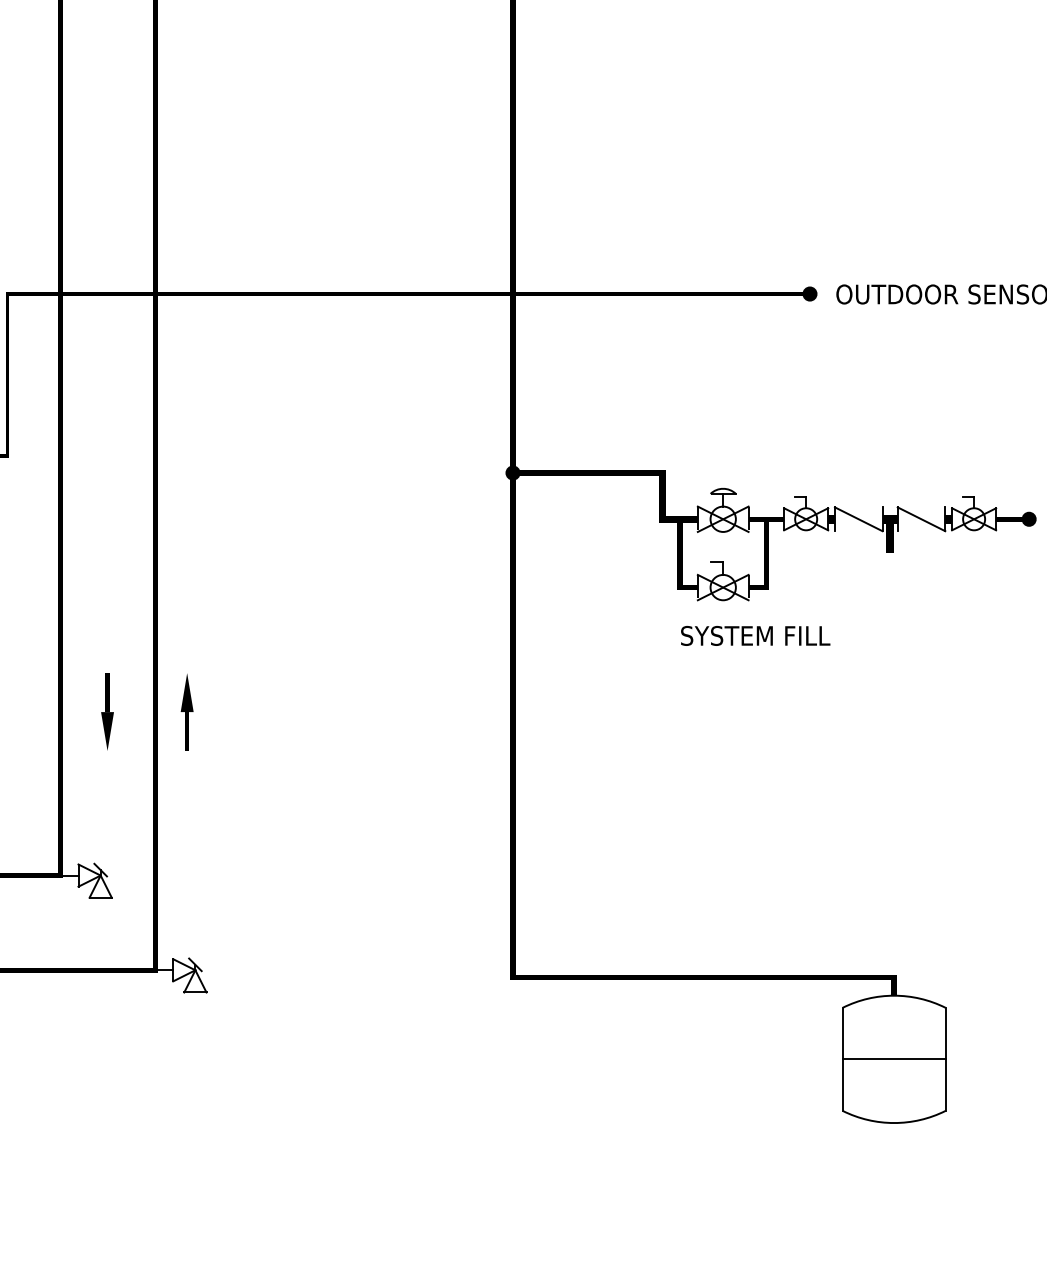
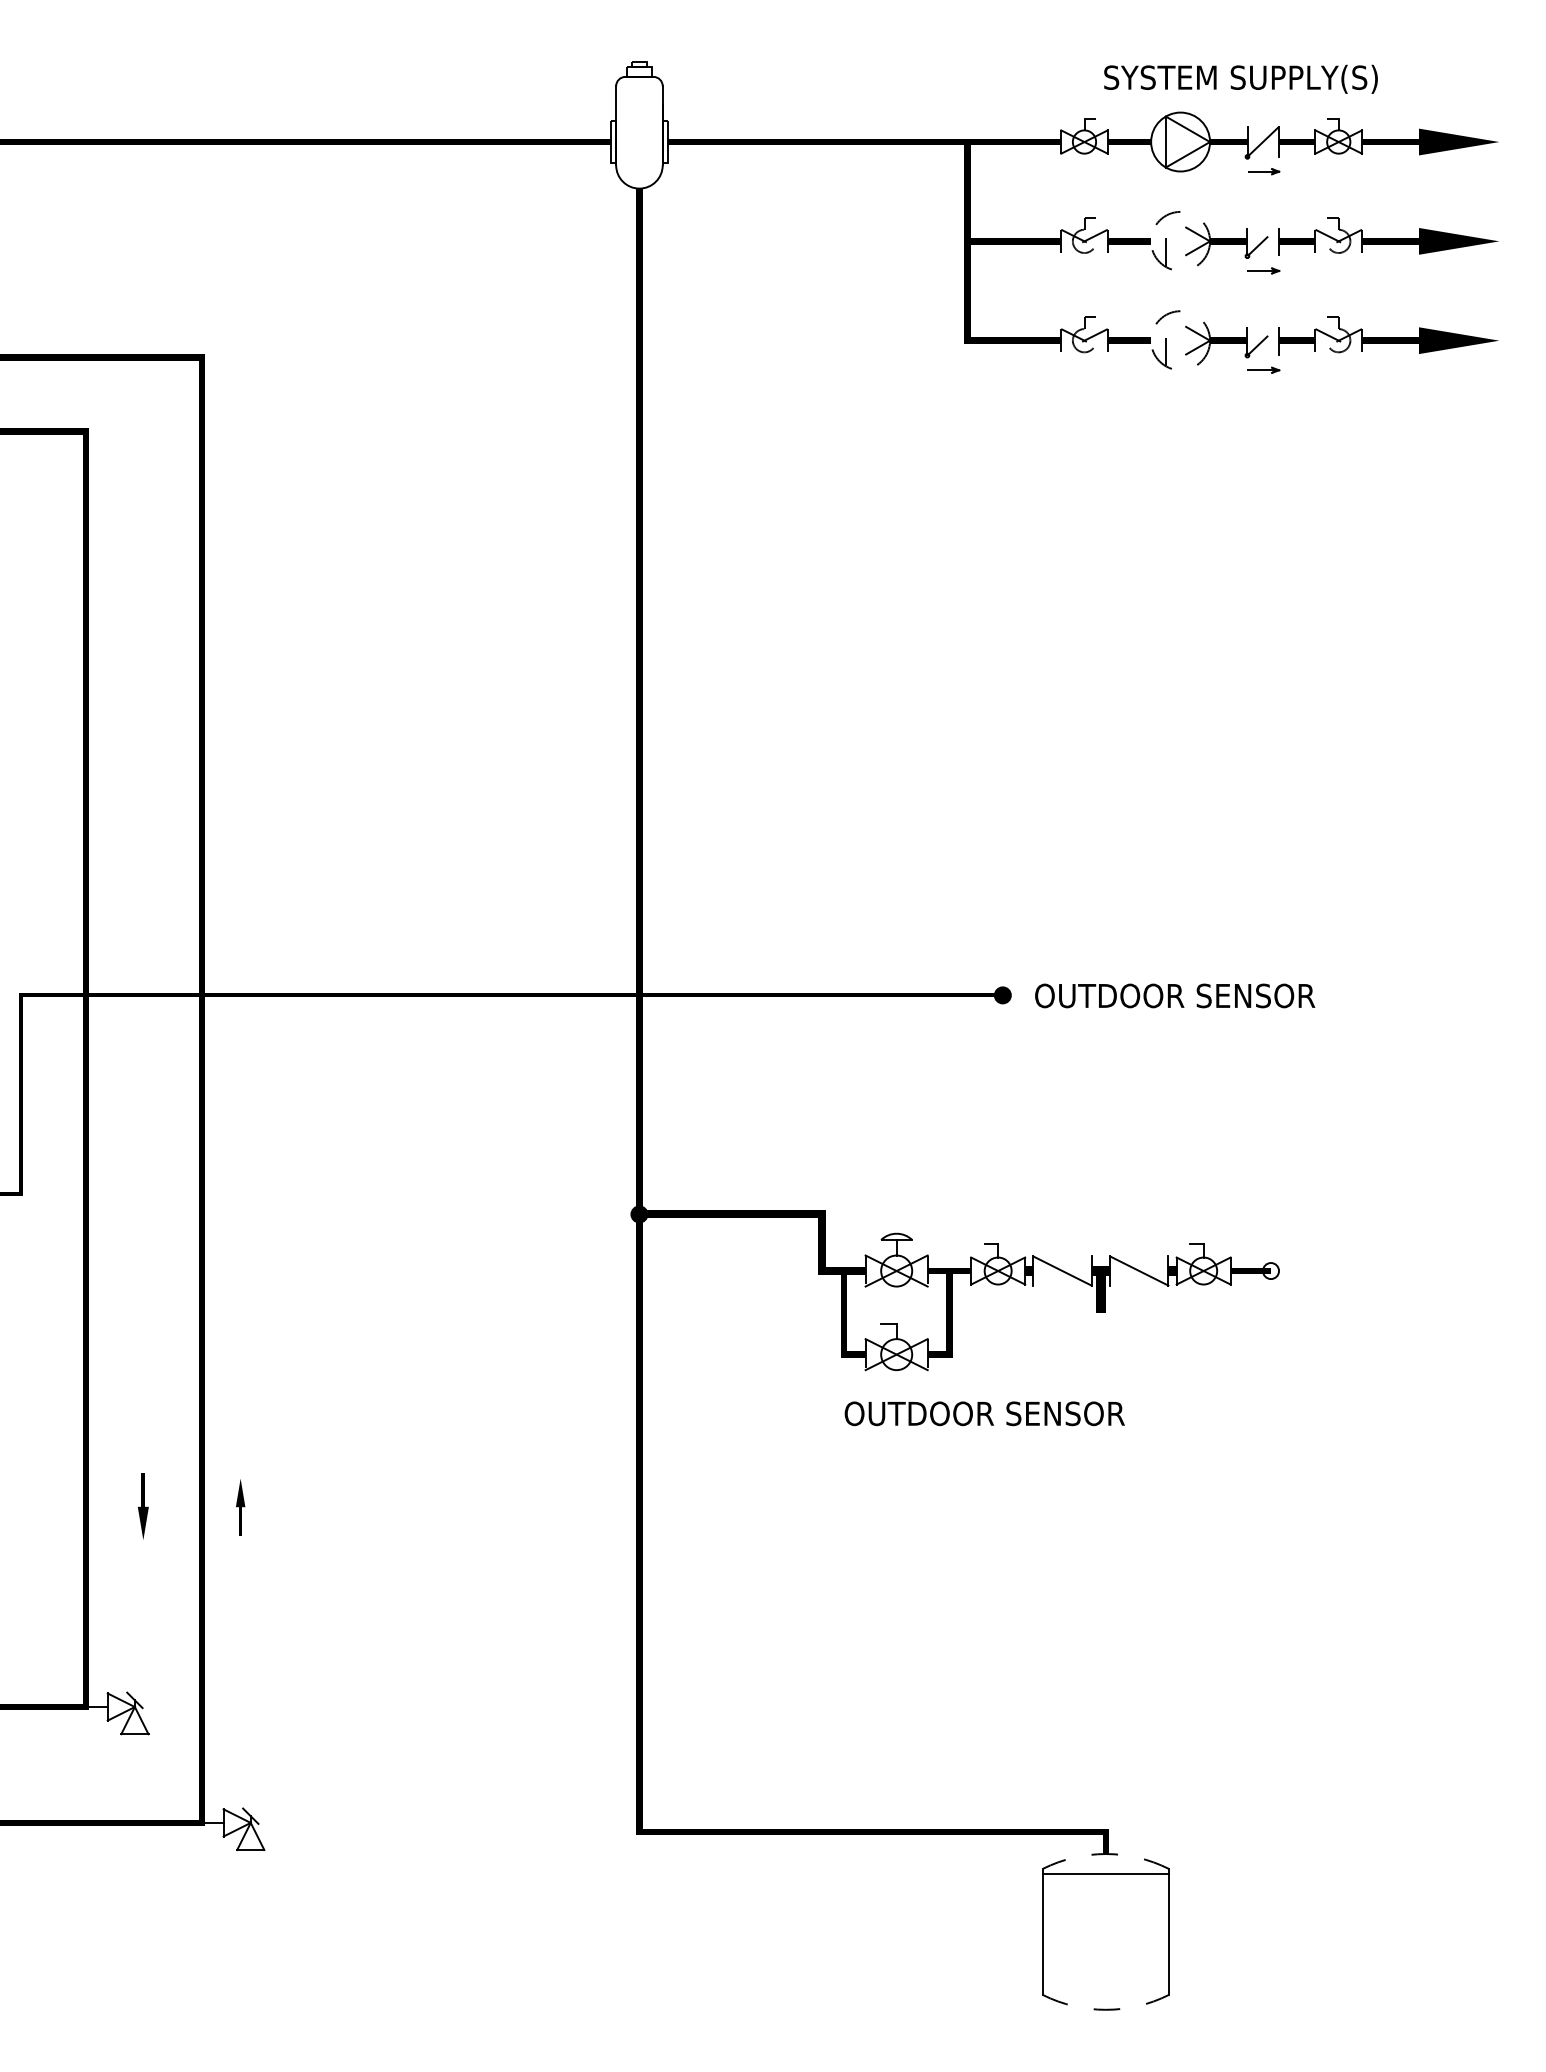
fill: (1028, 519) -> (1270, 1271), removed
text: (794, 635) -> (984, 1413), SYSTEM FILL -> OUTDOOR SENSOR
part: (107, 711) -> (143, 1506), size x0.7
part: (187, 712) -> (240, 1507), size x0.6
arc: (893, 996) -> (1105, 1854), solid -> dashed
line: (893, 1059) -> (1105, 1873), moved
arc: (893, 1122) -> (1105, 2009), solid -> dashed

